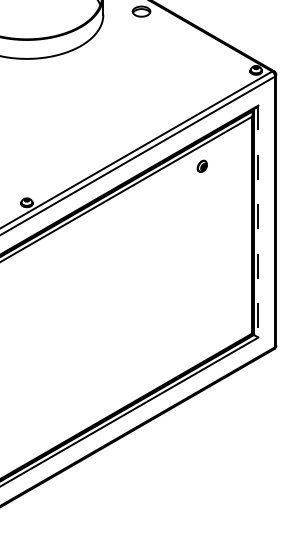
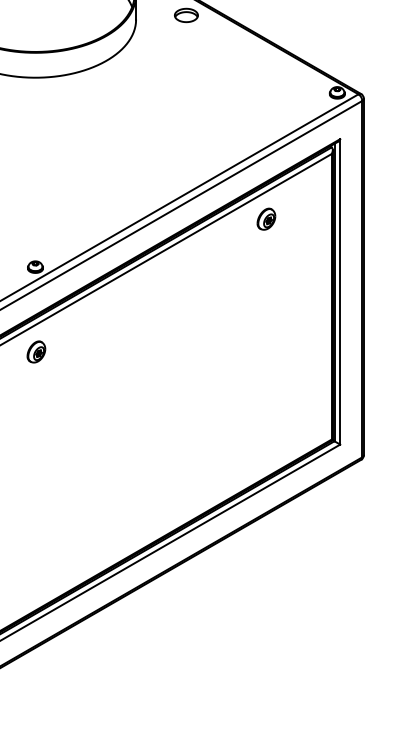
part: (202, 165) -> (266, 218), size x1.43
line: (258, 221) -> (340, 291), dashed -> solid
part: (27, 266) -> (36, 351), added

